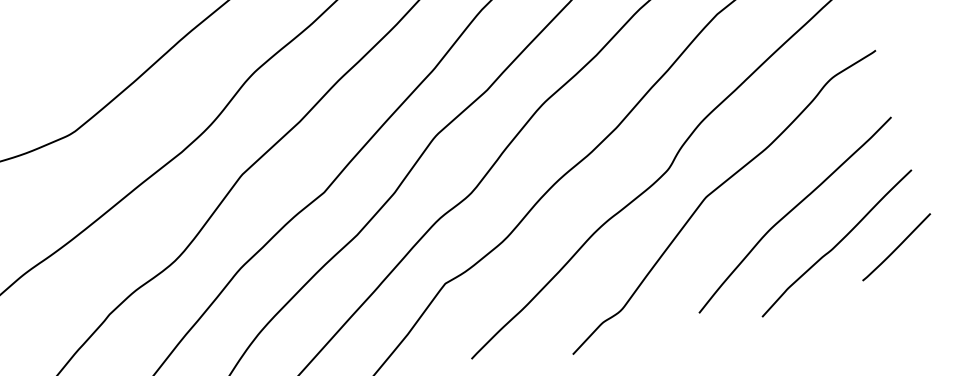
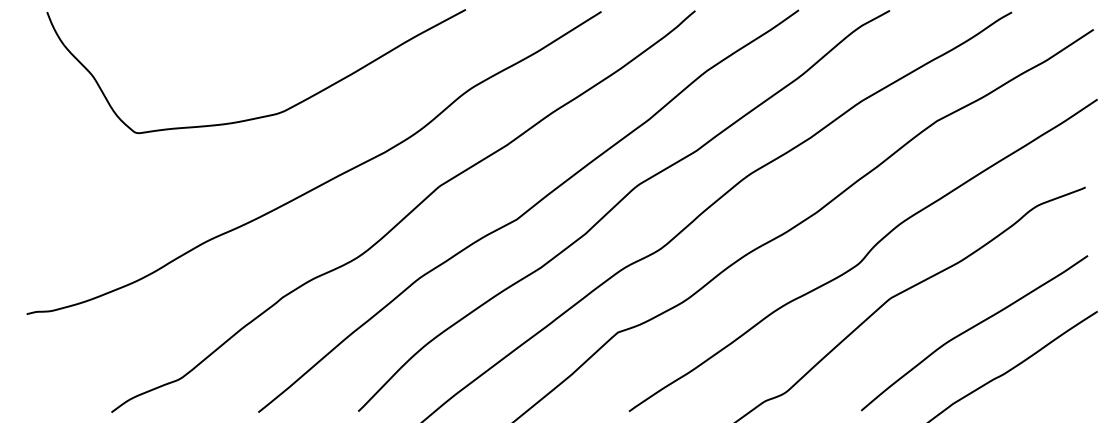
curve: (896, 247) -> (1067, 384), removed

